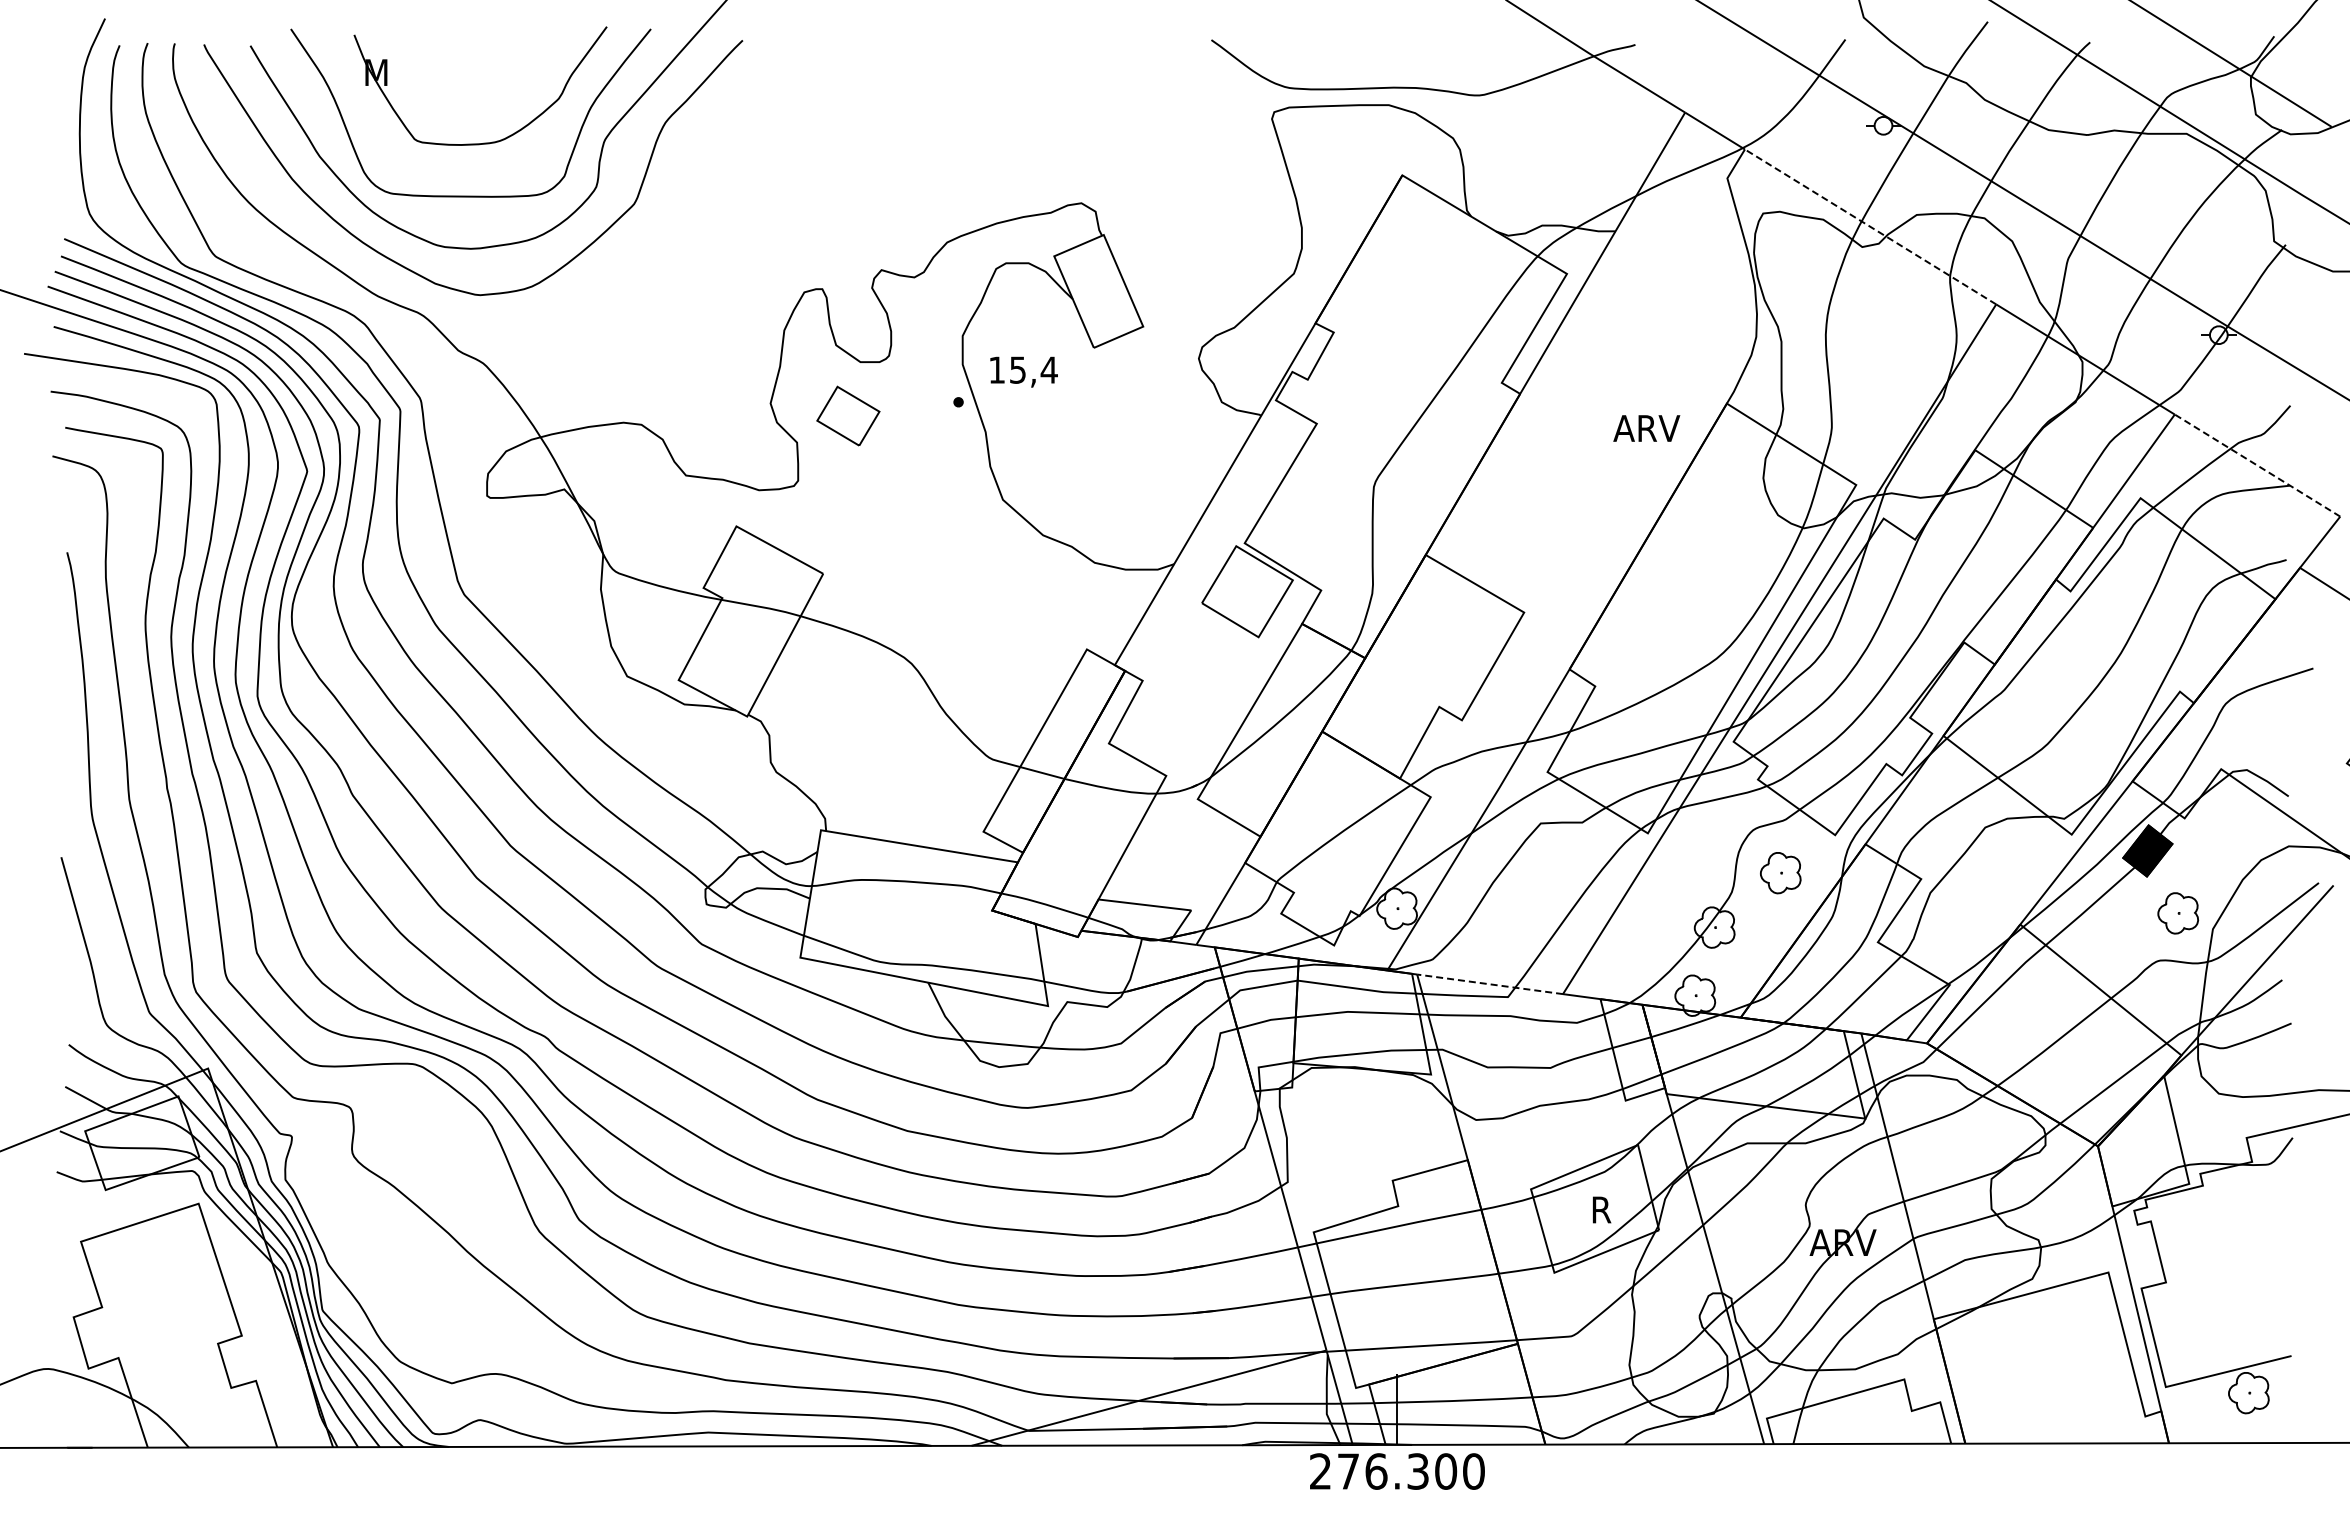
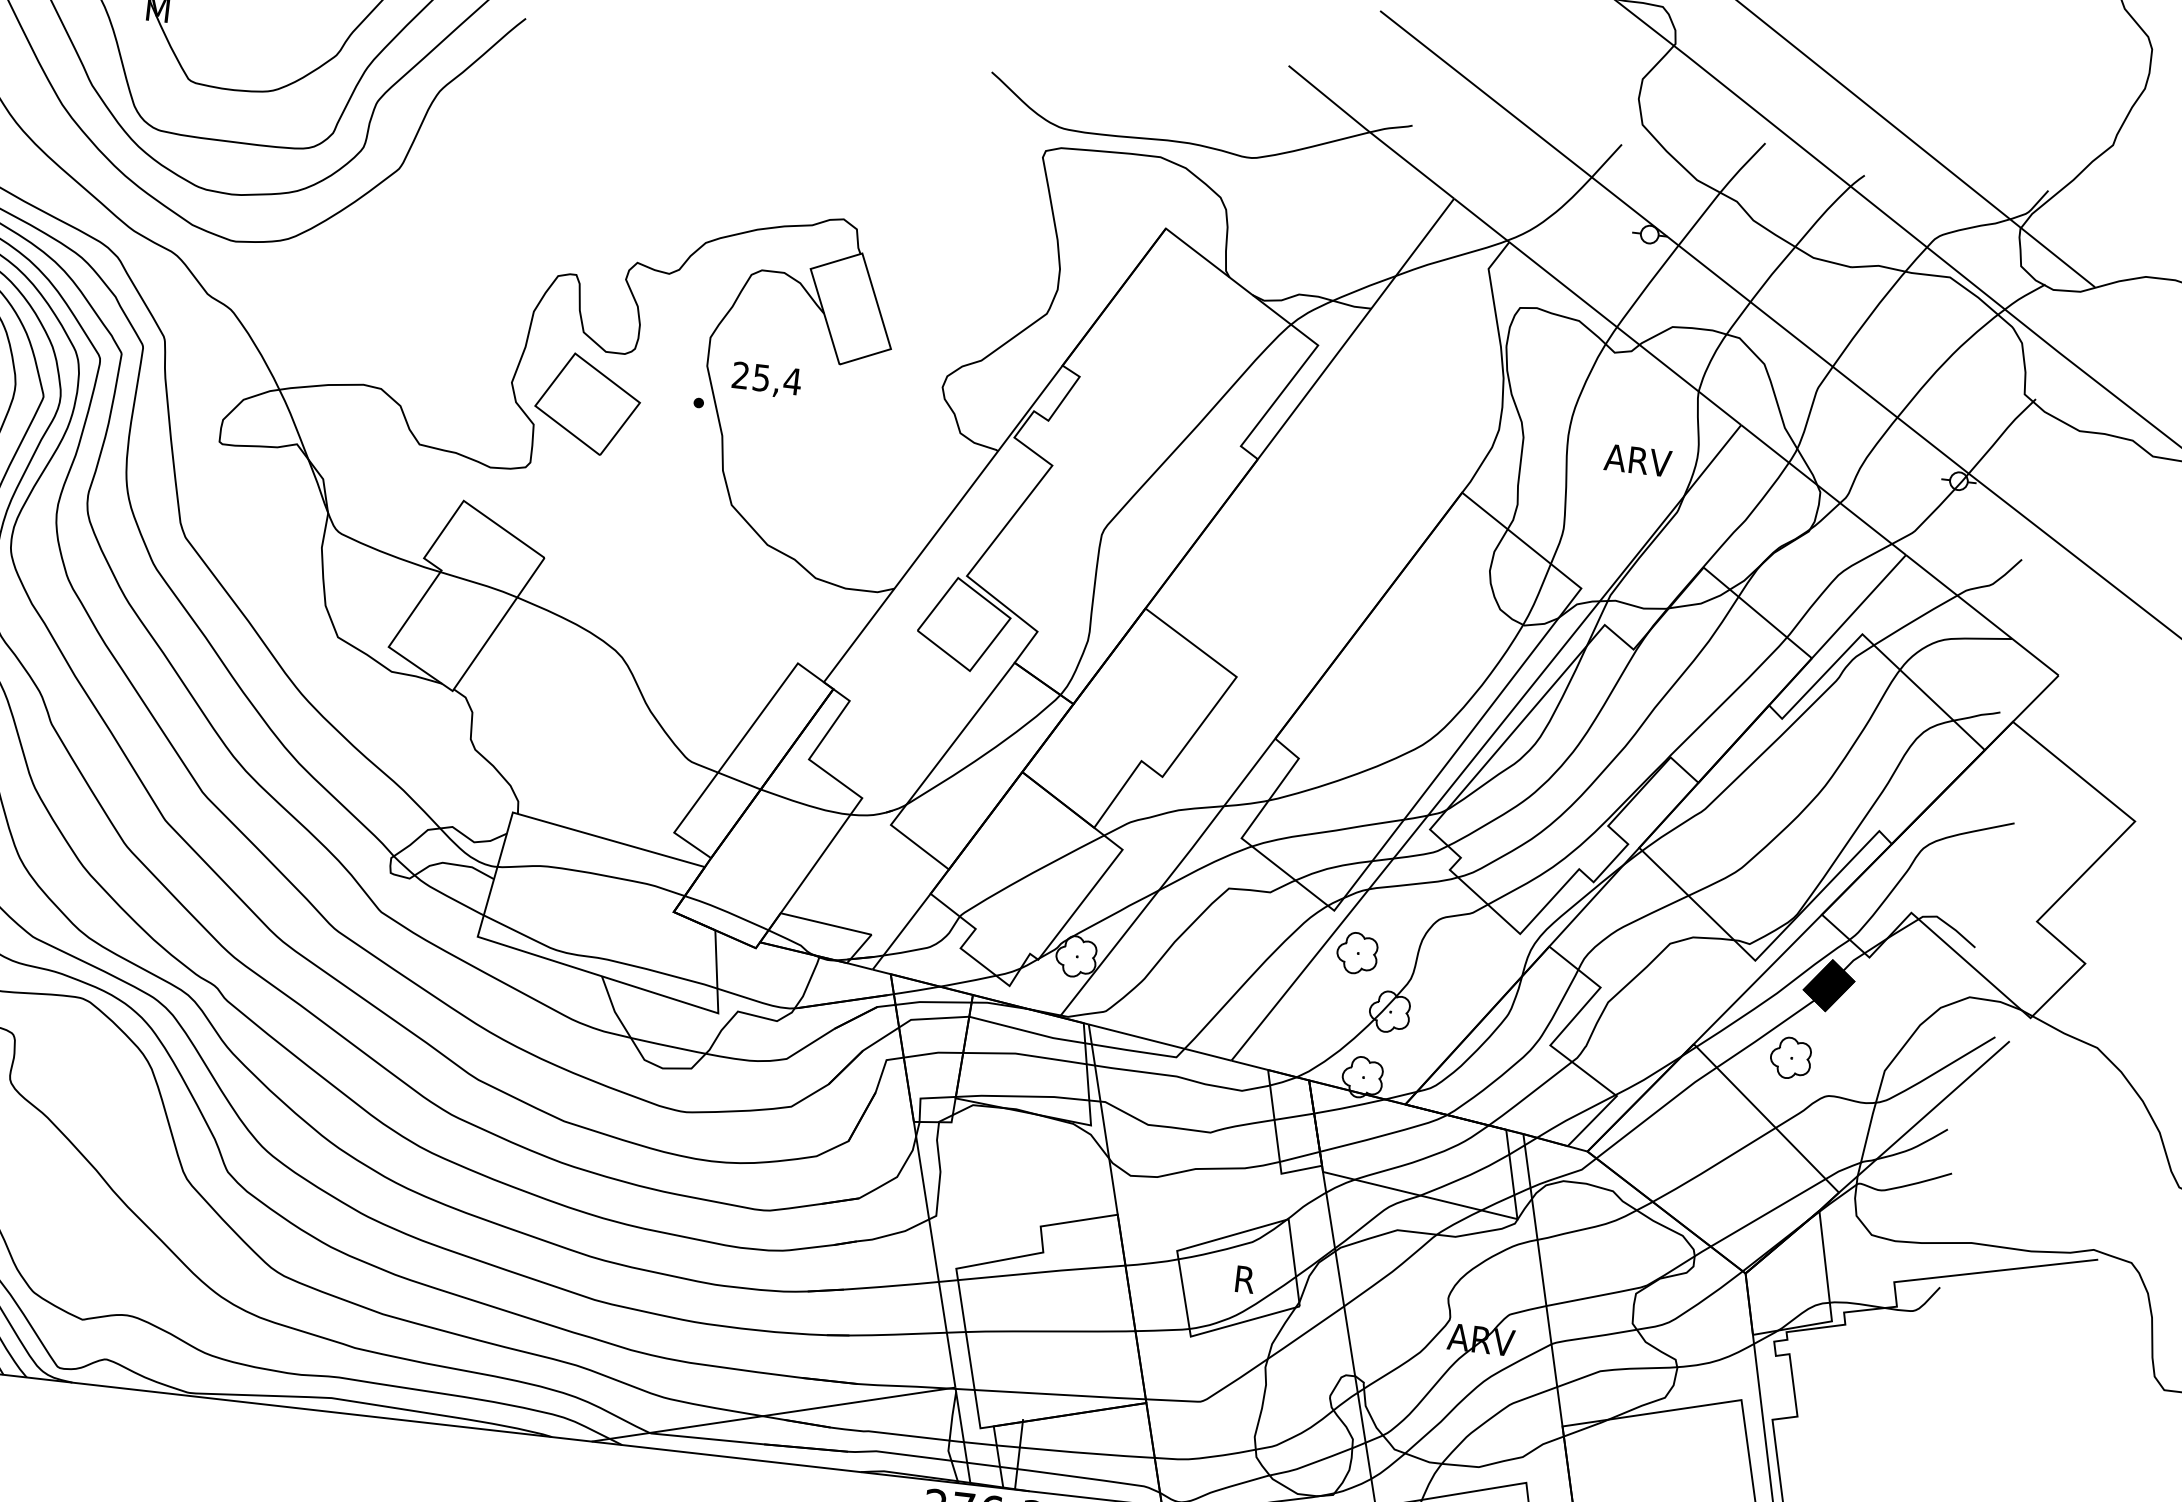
line: (1870, 226) -> (1625, 333), dashed -> solid
text: (996, 369) -> (740, 374), 15,4 -> 25,4
part: (848, 415) -> (587, 403), size x1.67
text: (1646, 428) -> (1637, 460), moved
line: (2257, 465) -> (1982, 615), dashed -> solid
part: (1780, 873) -> (1357, 953), moved
part: (2178, 913) -> (1791, 1058), moved
line: (1490, 984) -> (1160, 1042), dashed -> solid

